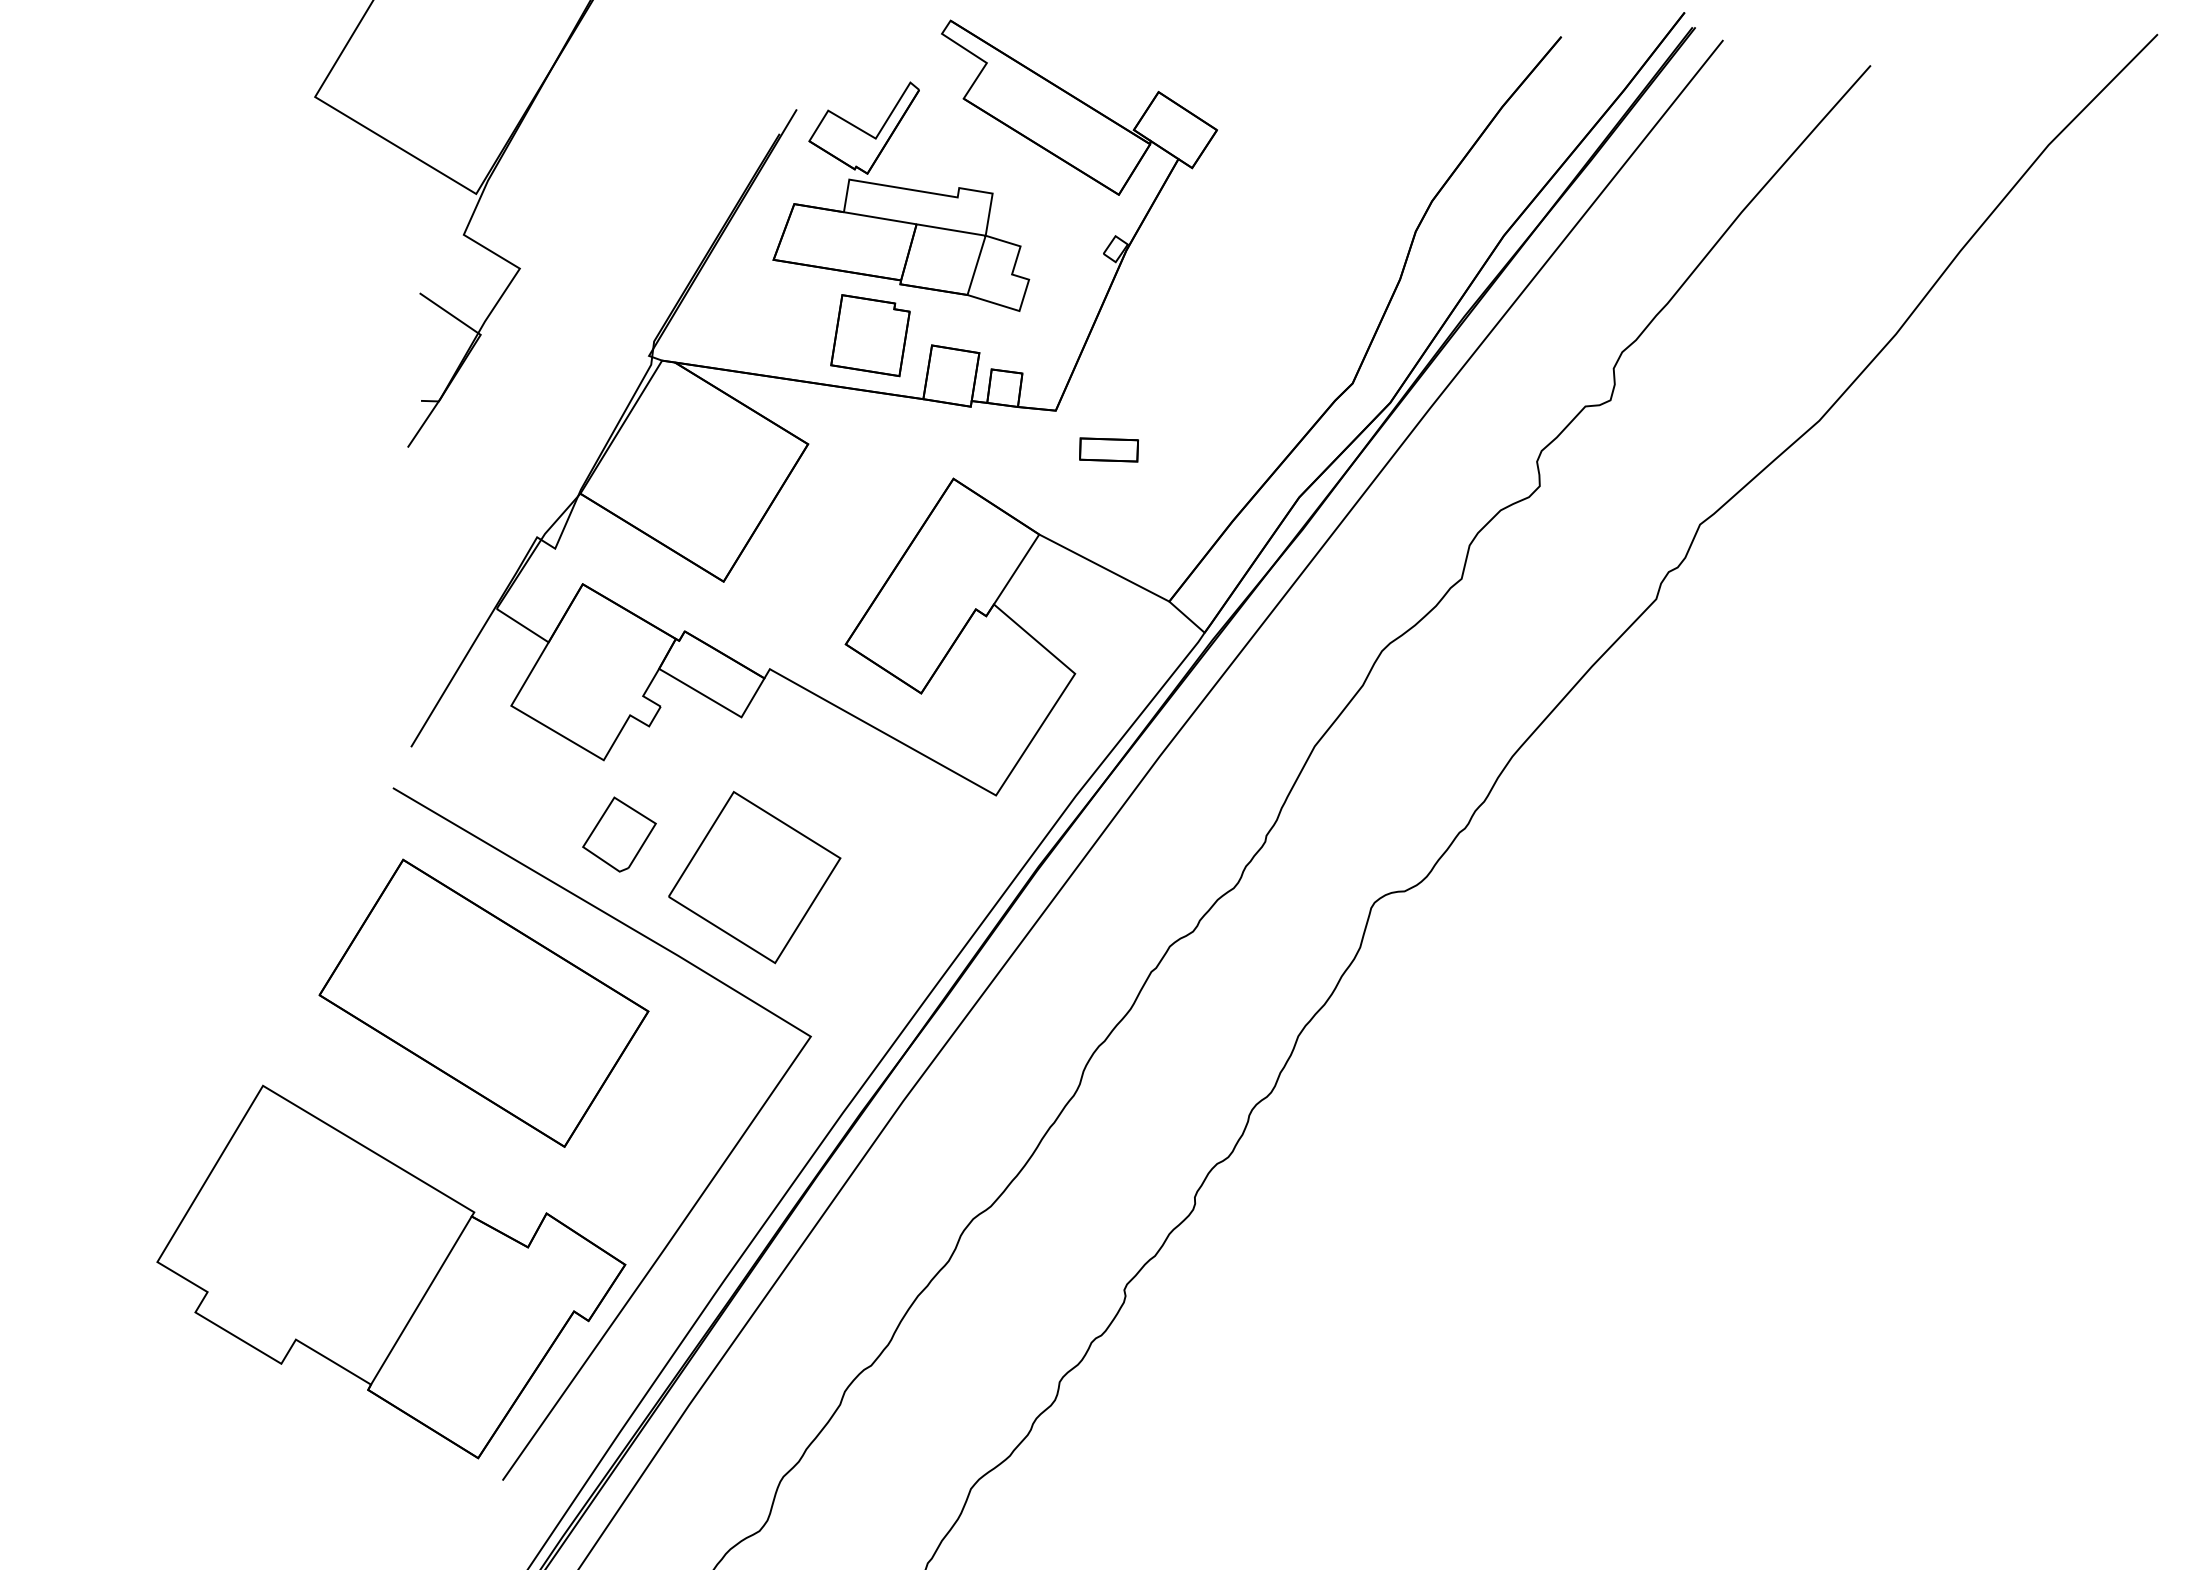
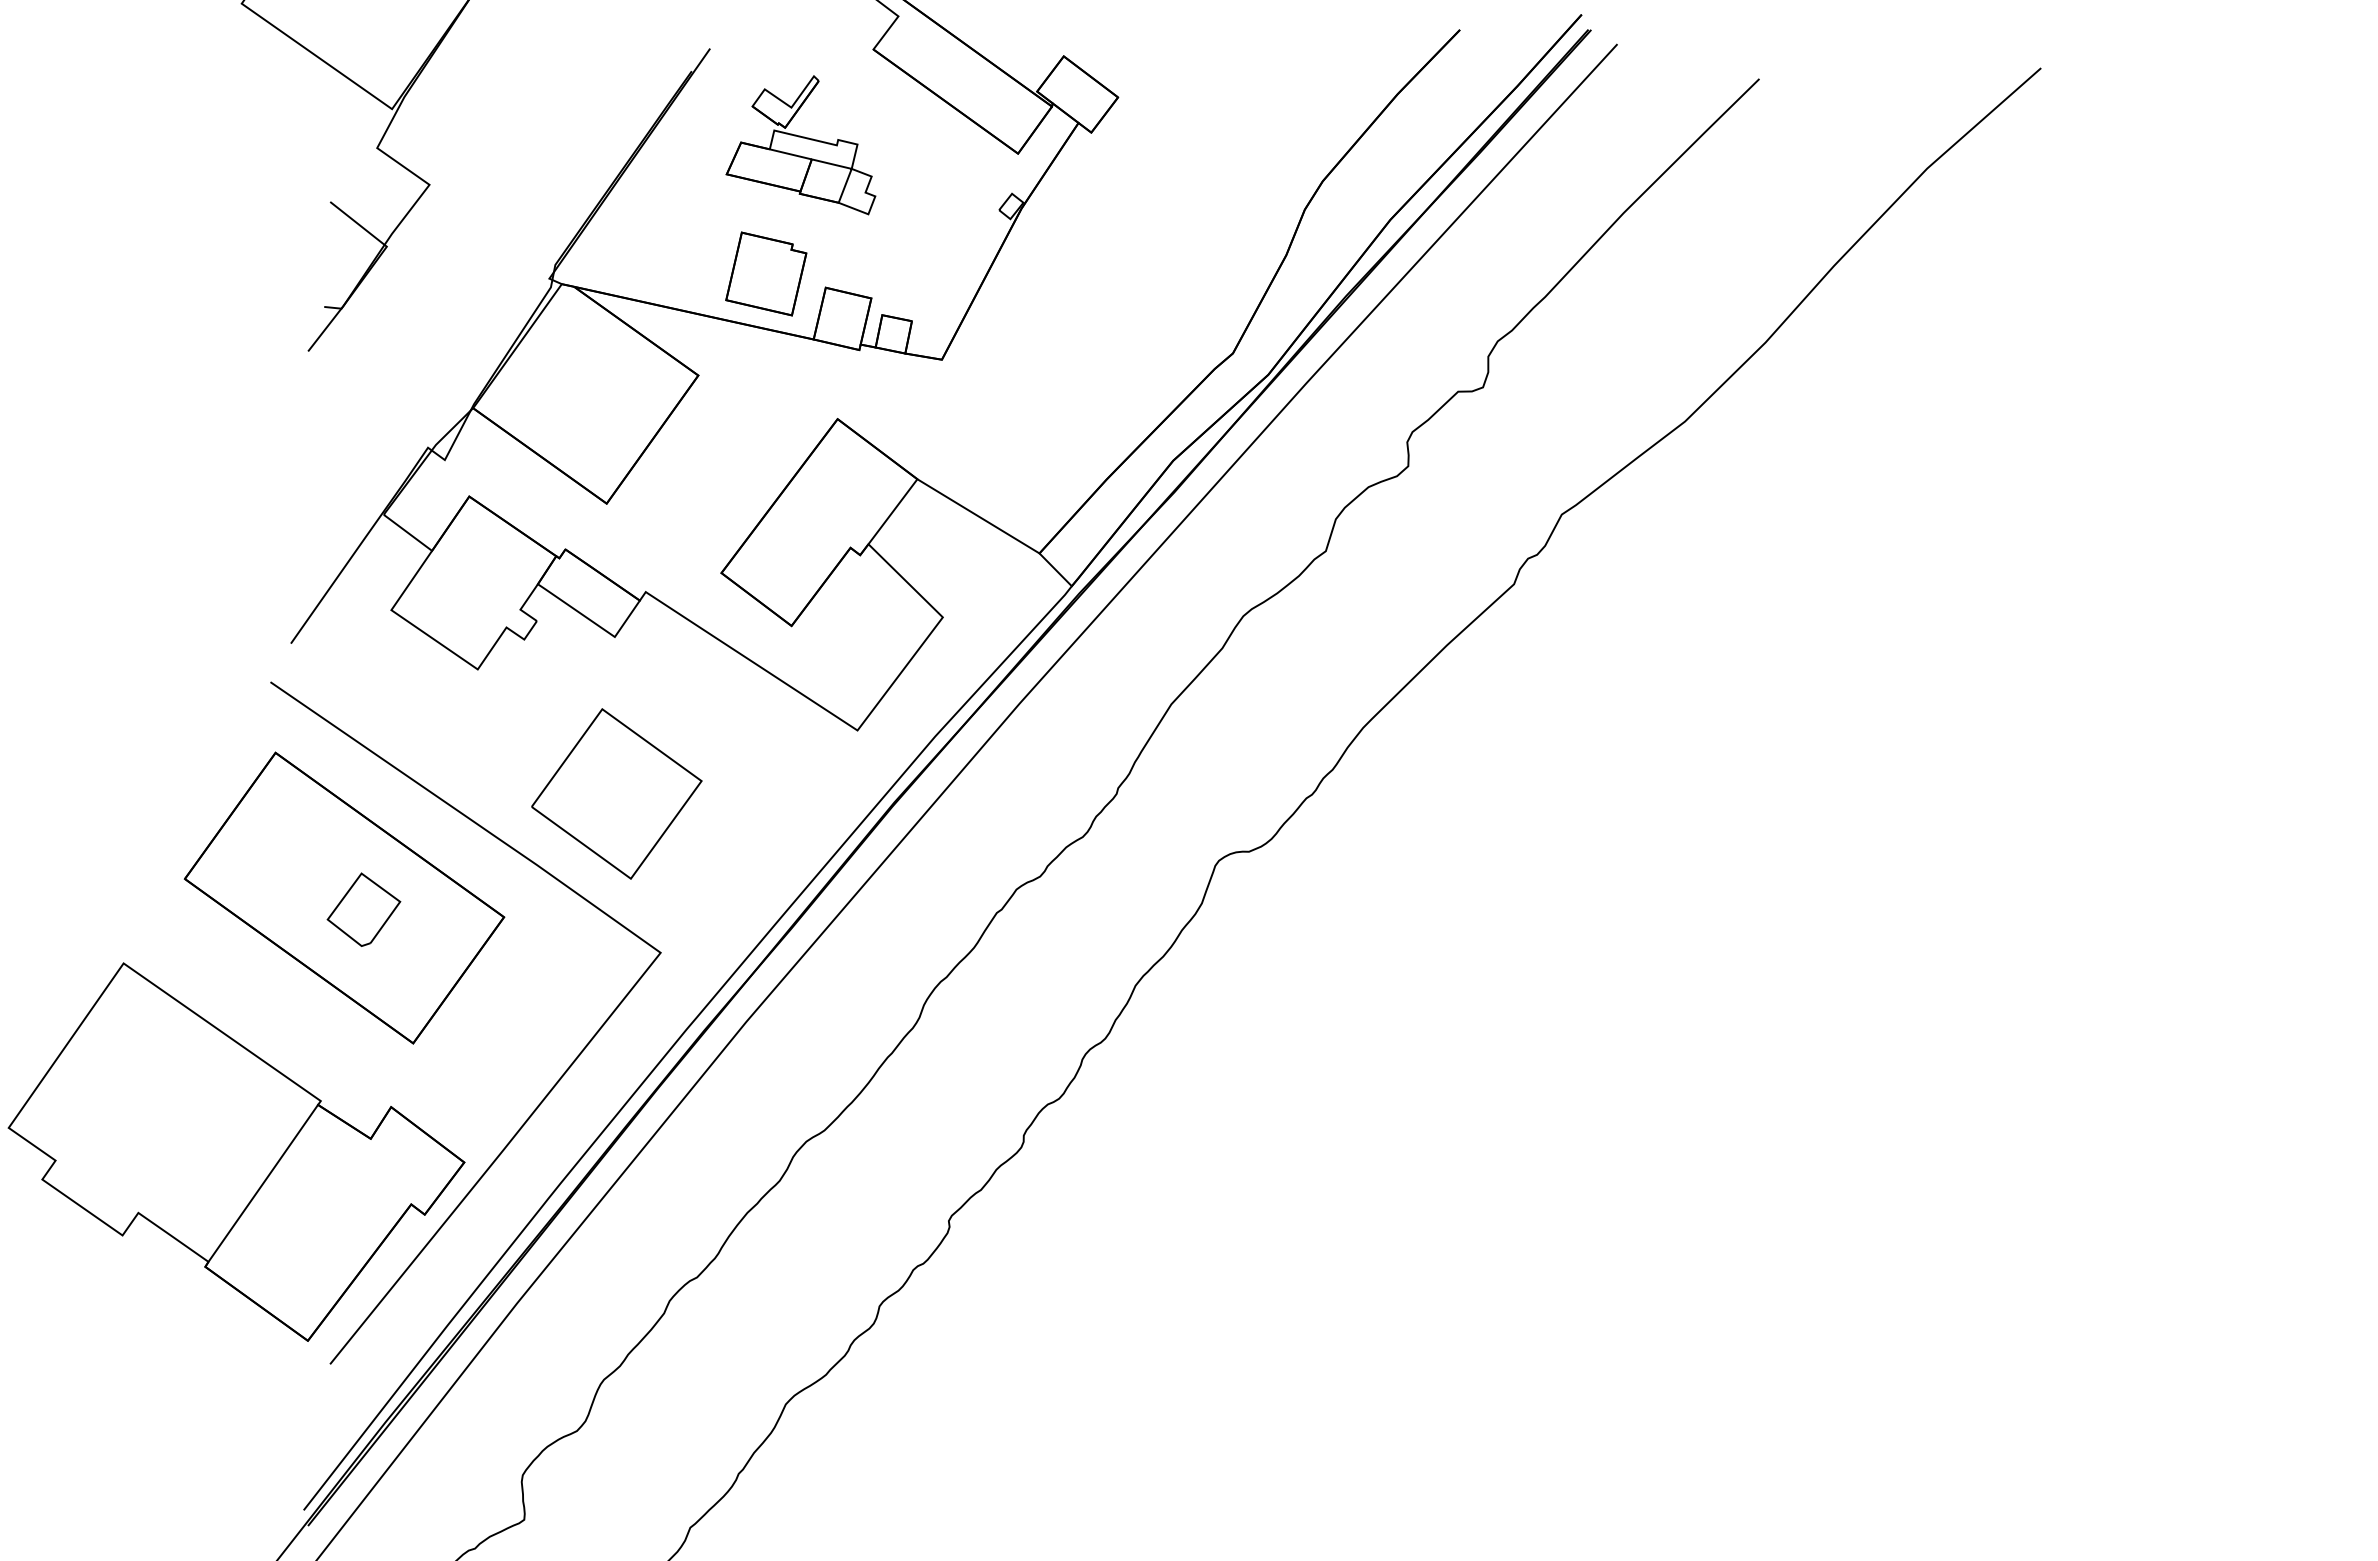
part: (896, 201) -> (800, 145), size x0.6
part: (1108, 449) -> (990, 401), removed
part: (618, 834) -> (363, 909), moved

